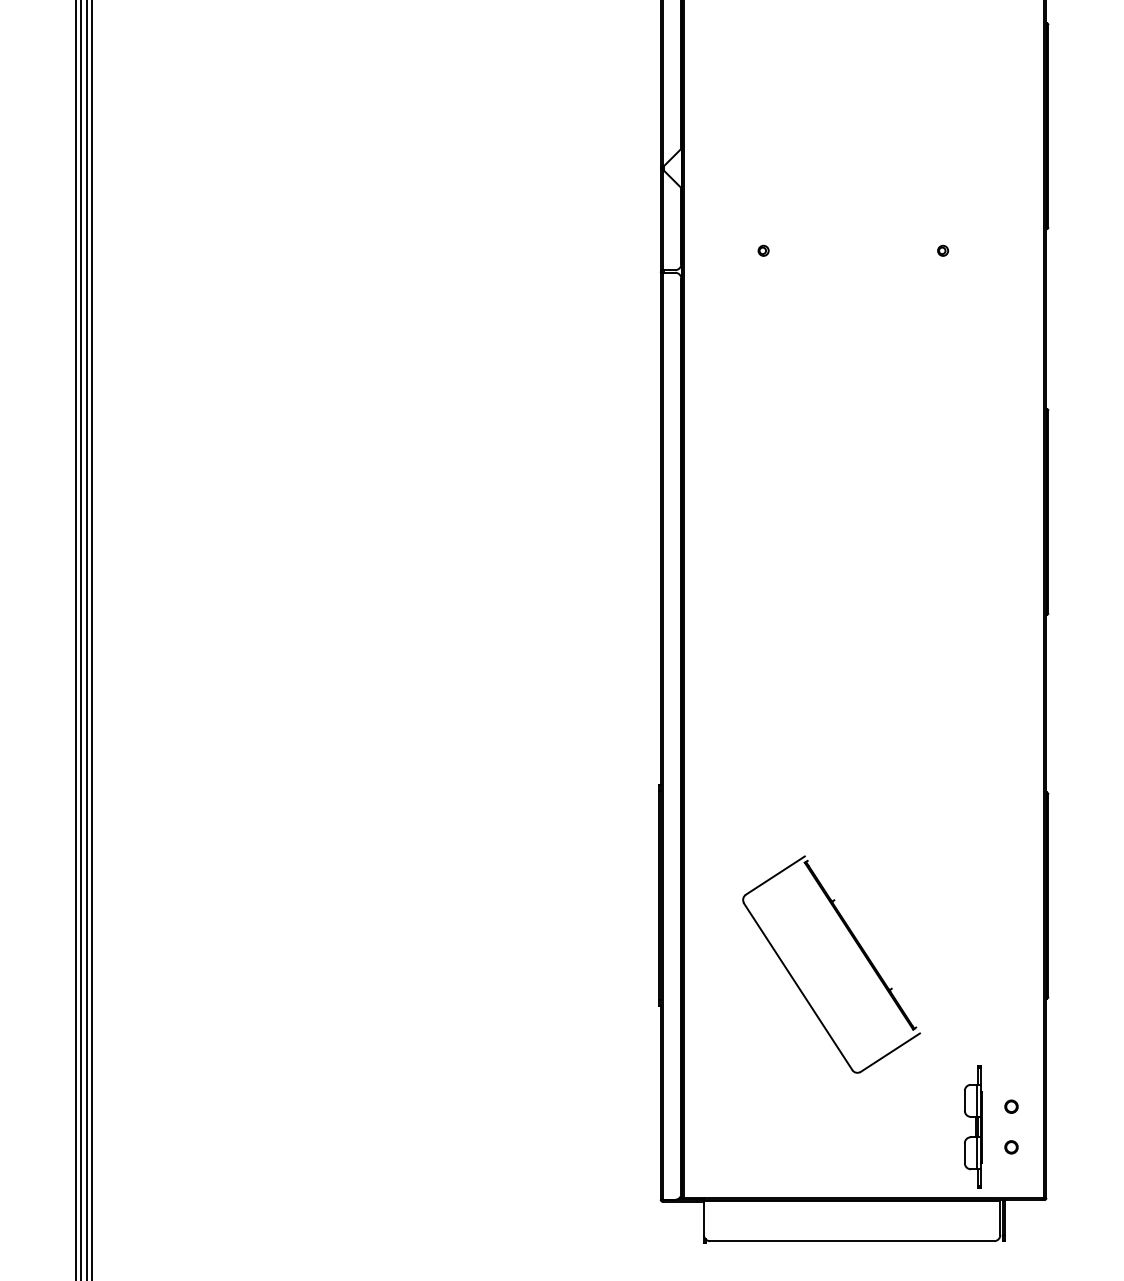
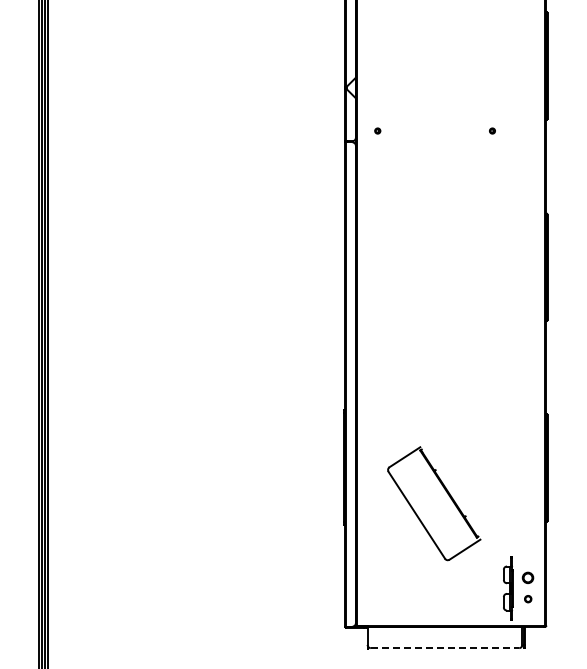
part: (763, 249) -> (377, 130), moved
part: (1012, 1105) -> (528, 577), size x1.6
line: (853, 1241) -> (445, 648), solid -> dashed

